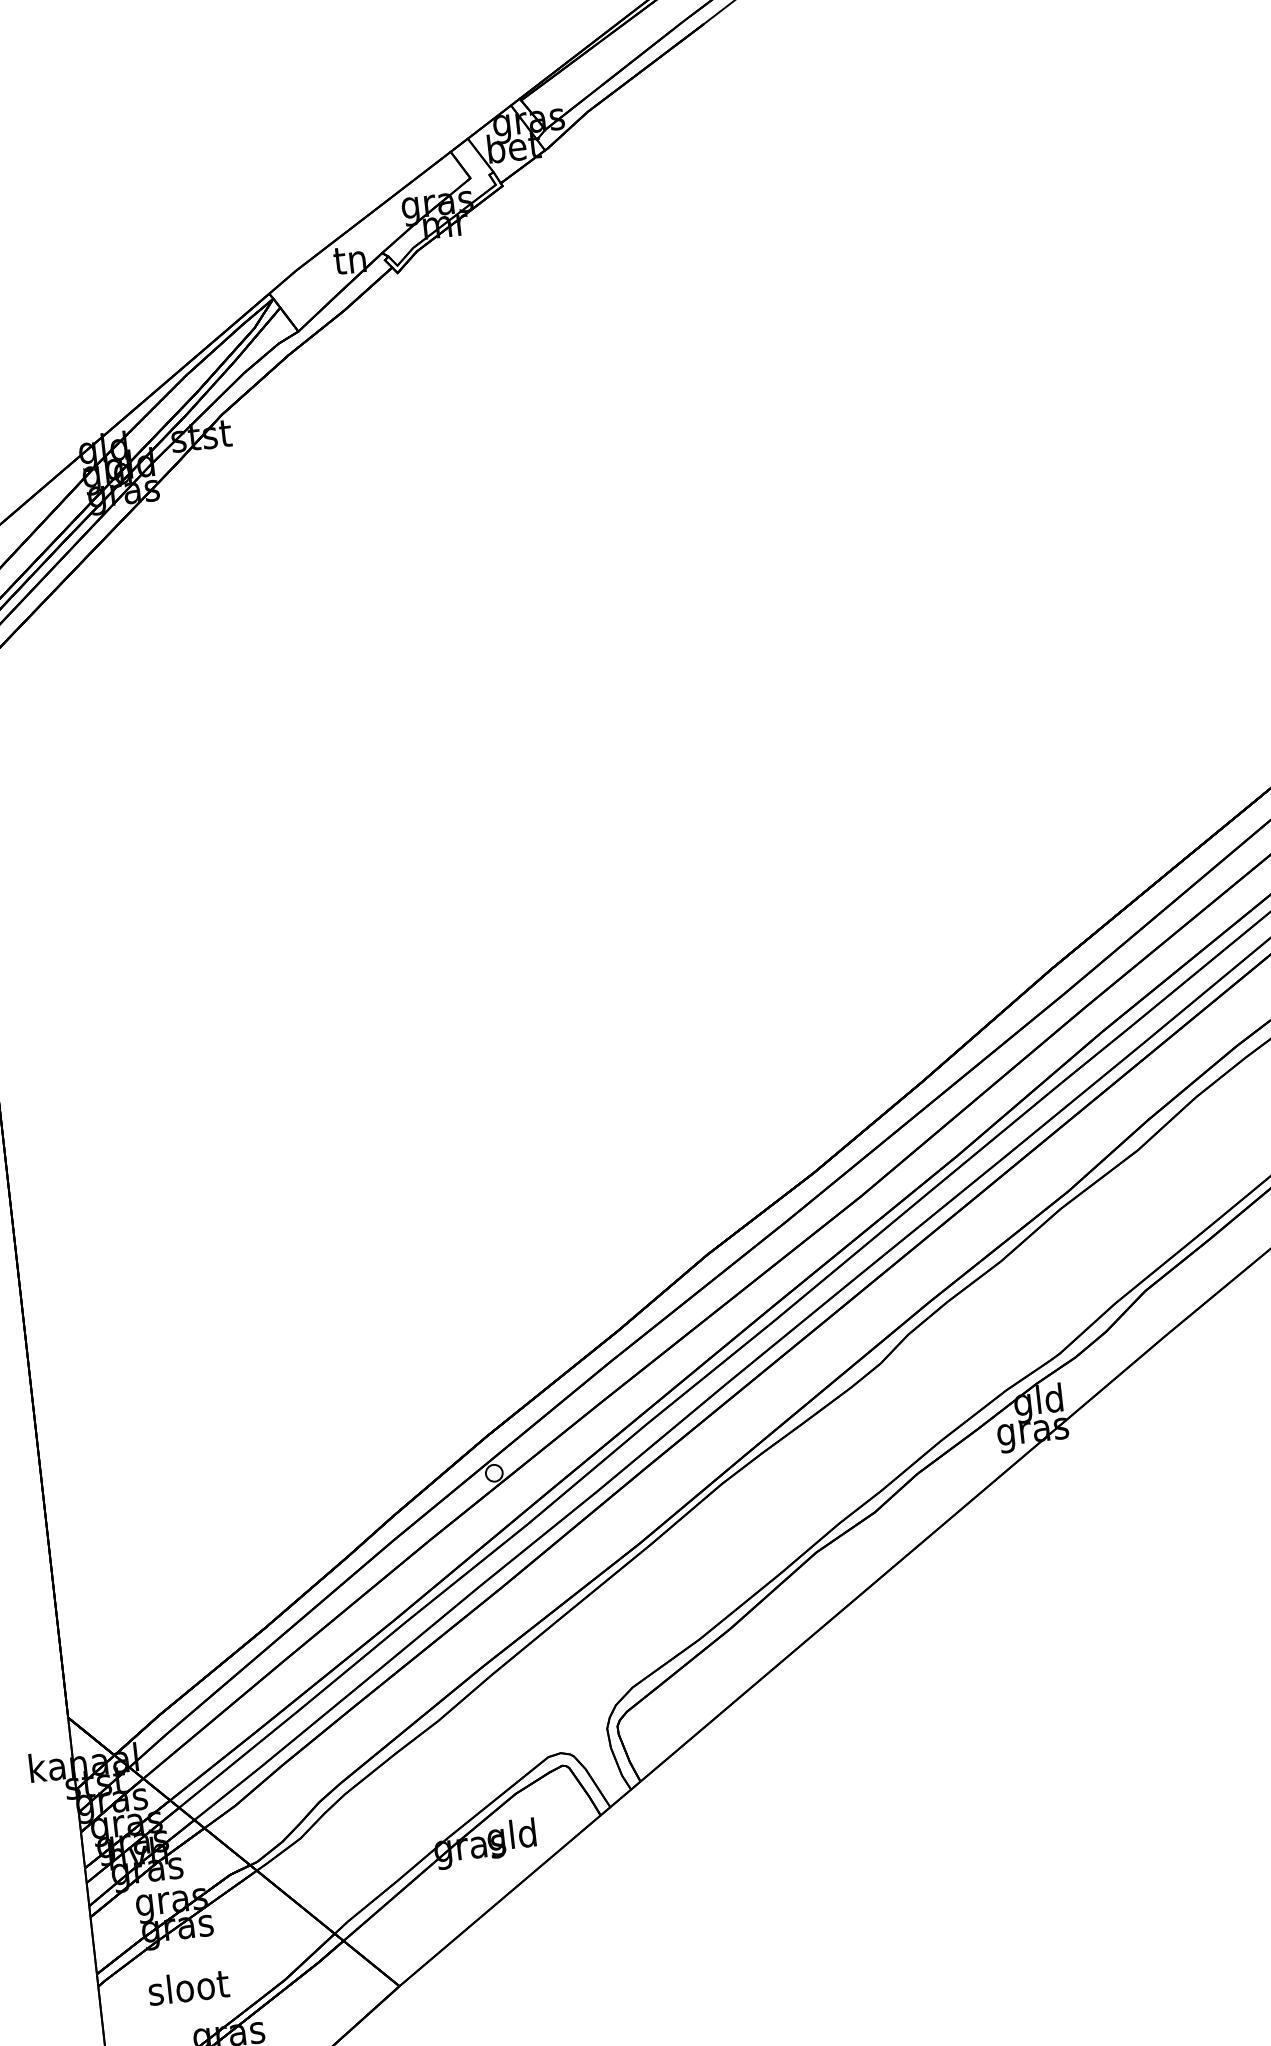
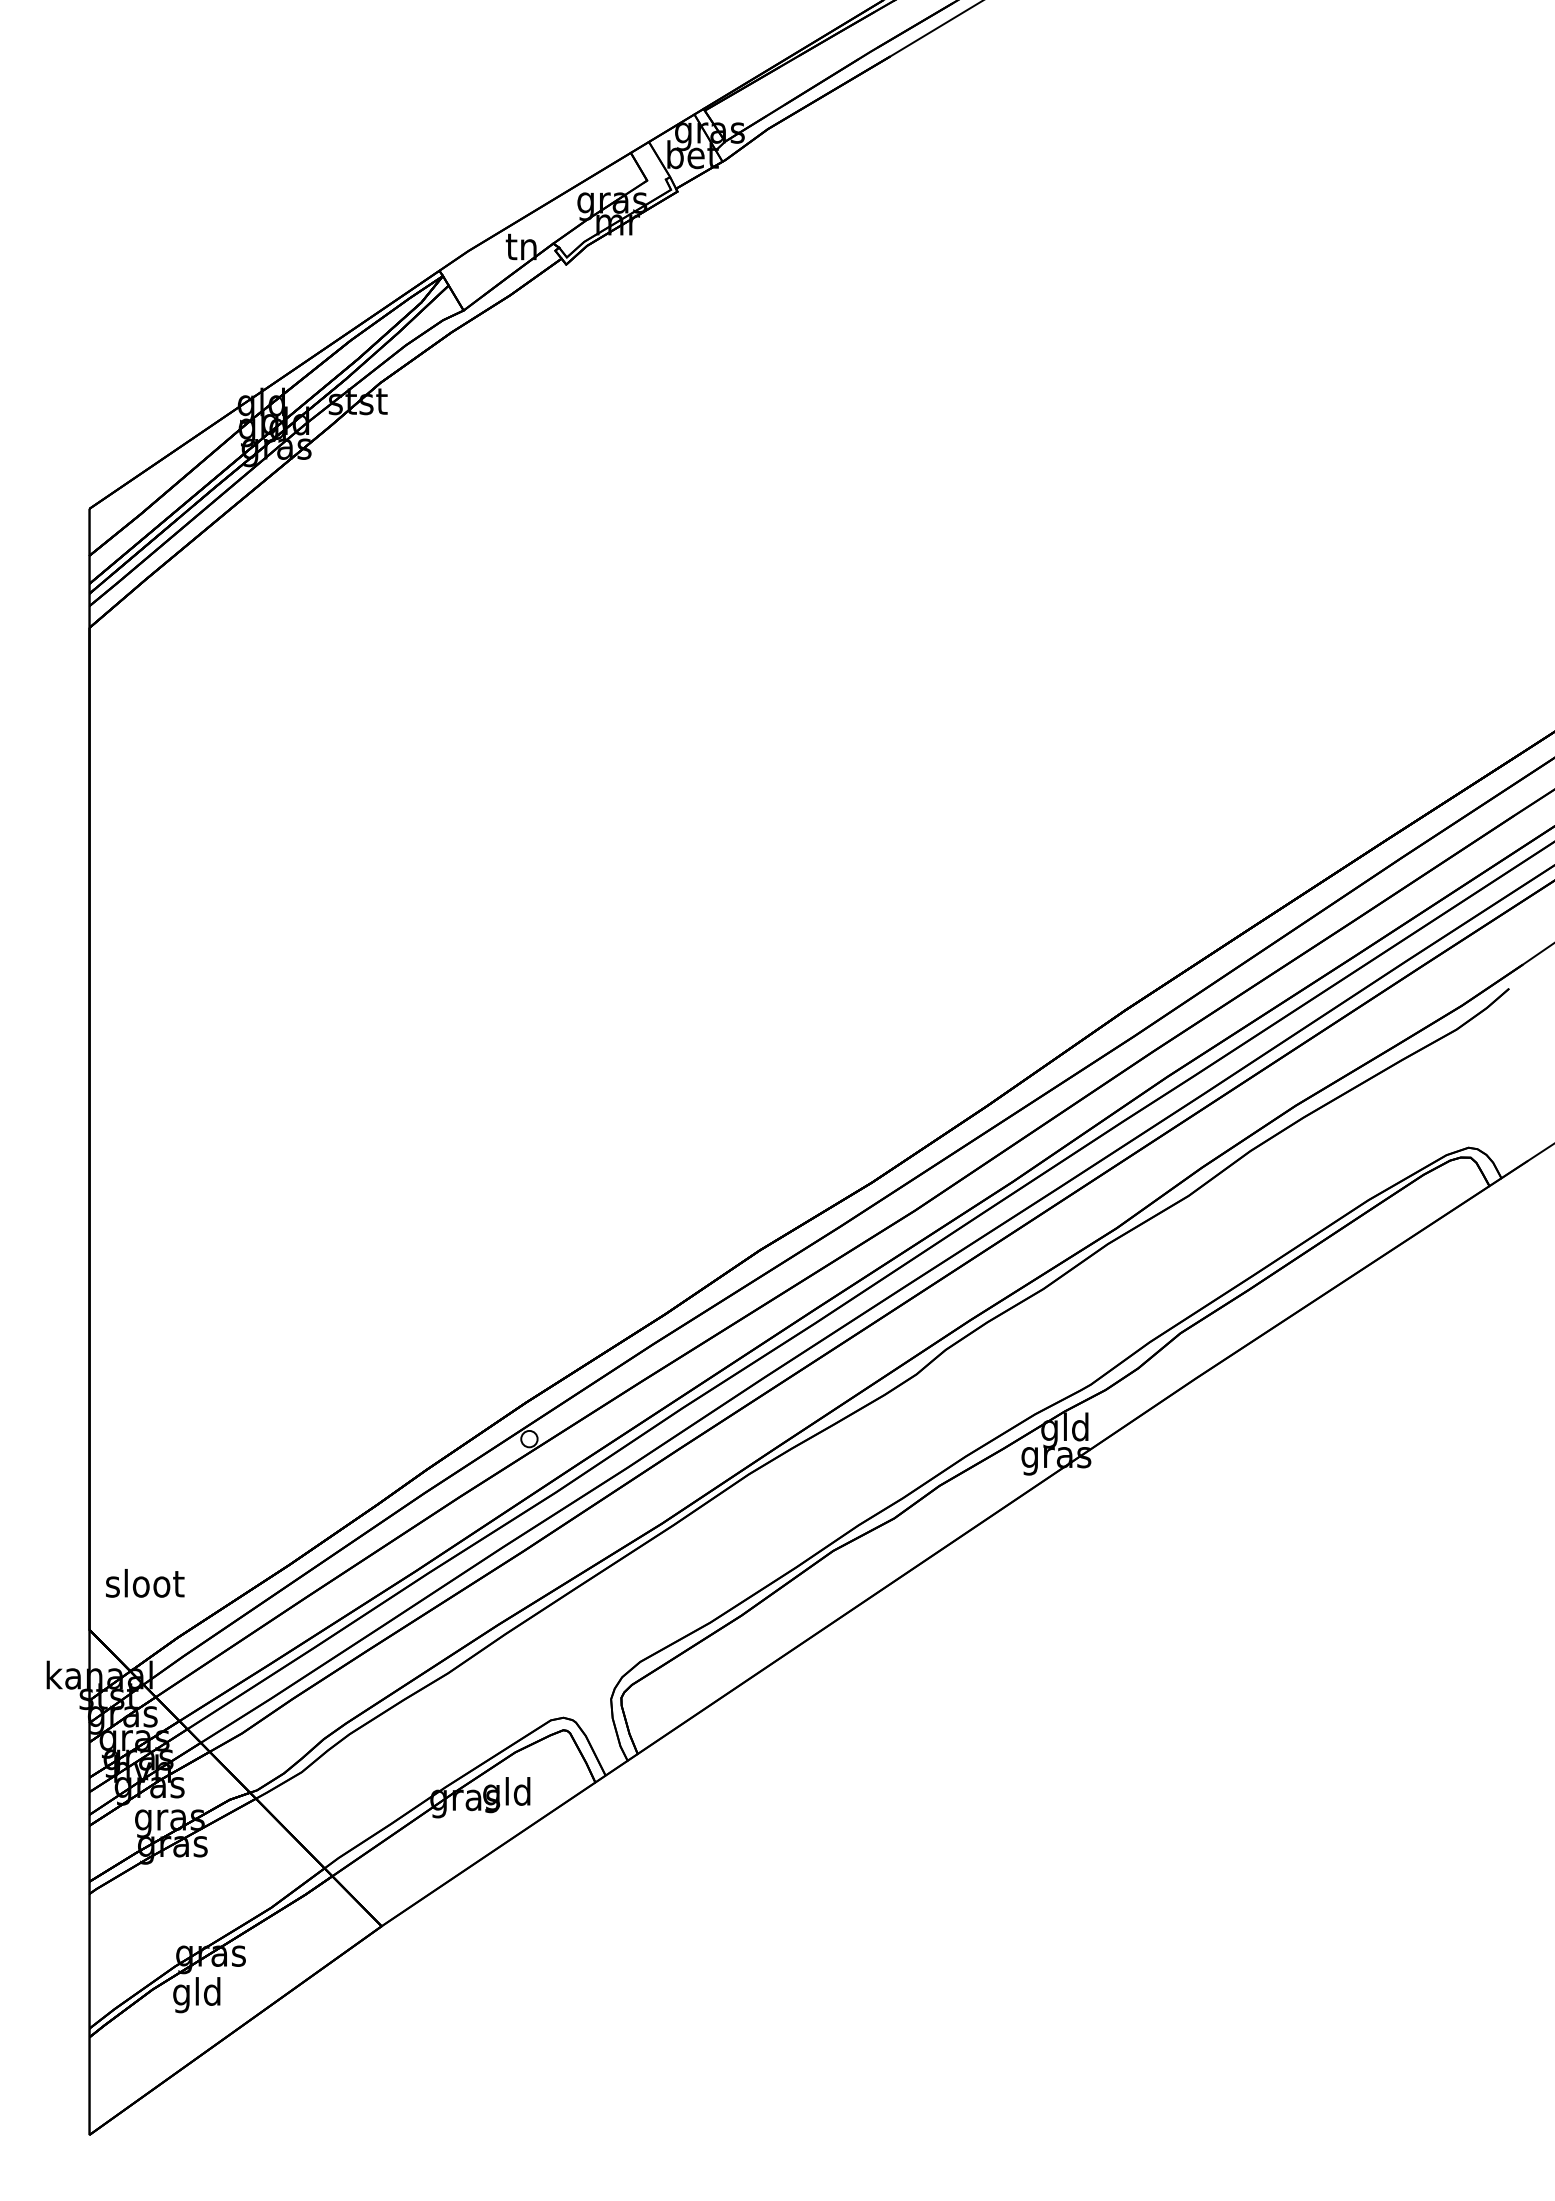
text: (189, 1987) -> (145, 1583), moved

